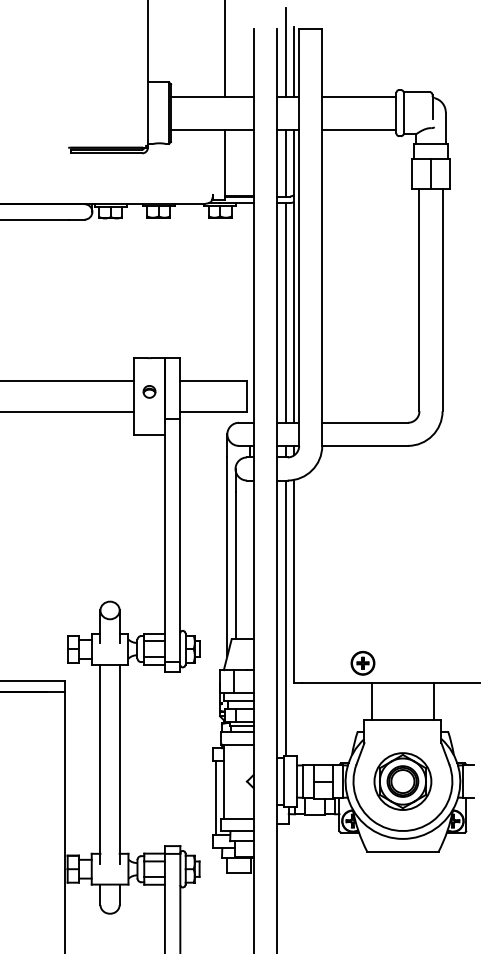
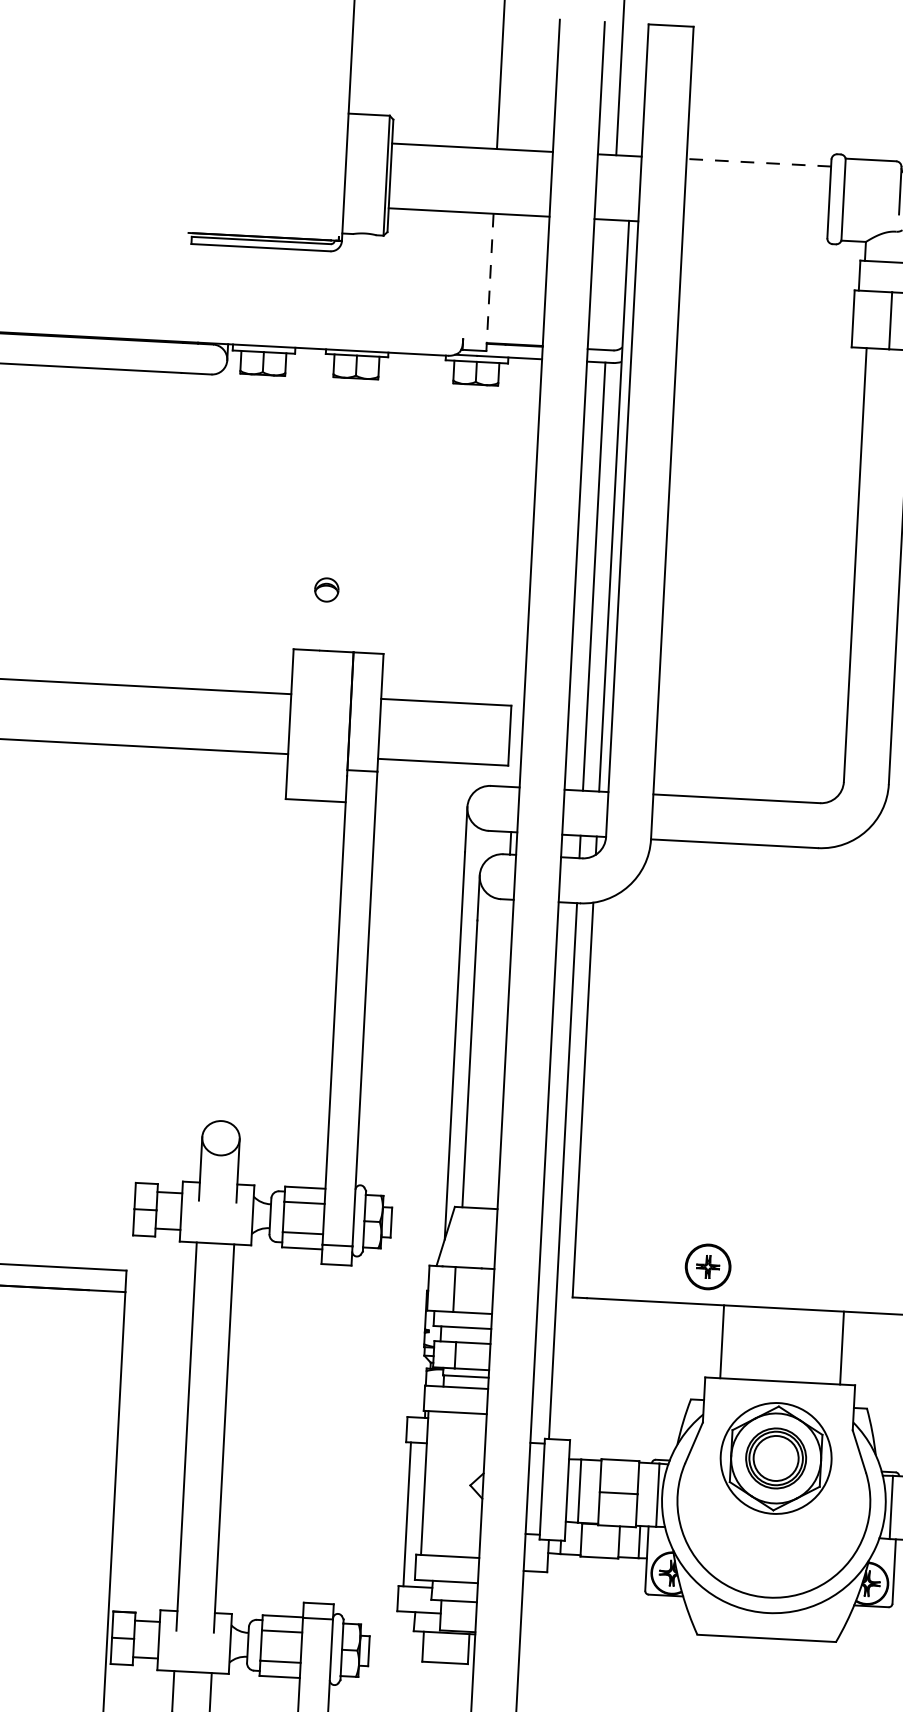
line: (294, 61) -> (636, 87), removed
line: (358, 96) -> (757, 162), solid -> dashed
line: (359, 129) -> (755, 227), removed
line: (286, 162) -> (610, 283), removed
line: (224, 165) -> (489, 283), solid -> dashed
part: (149, 391) -> (326, 589), moved
part: (402, 781) -> (775, 1458), moved

